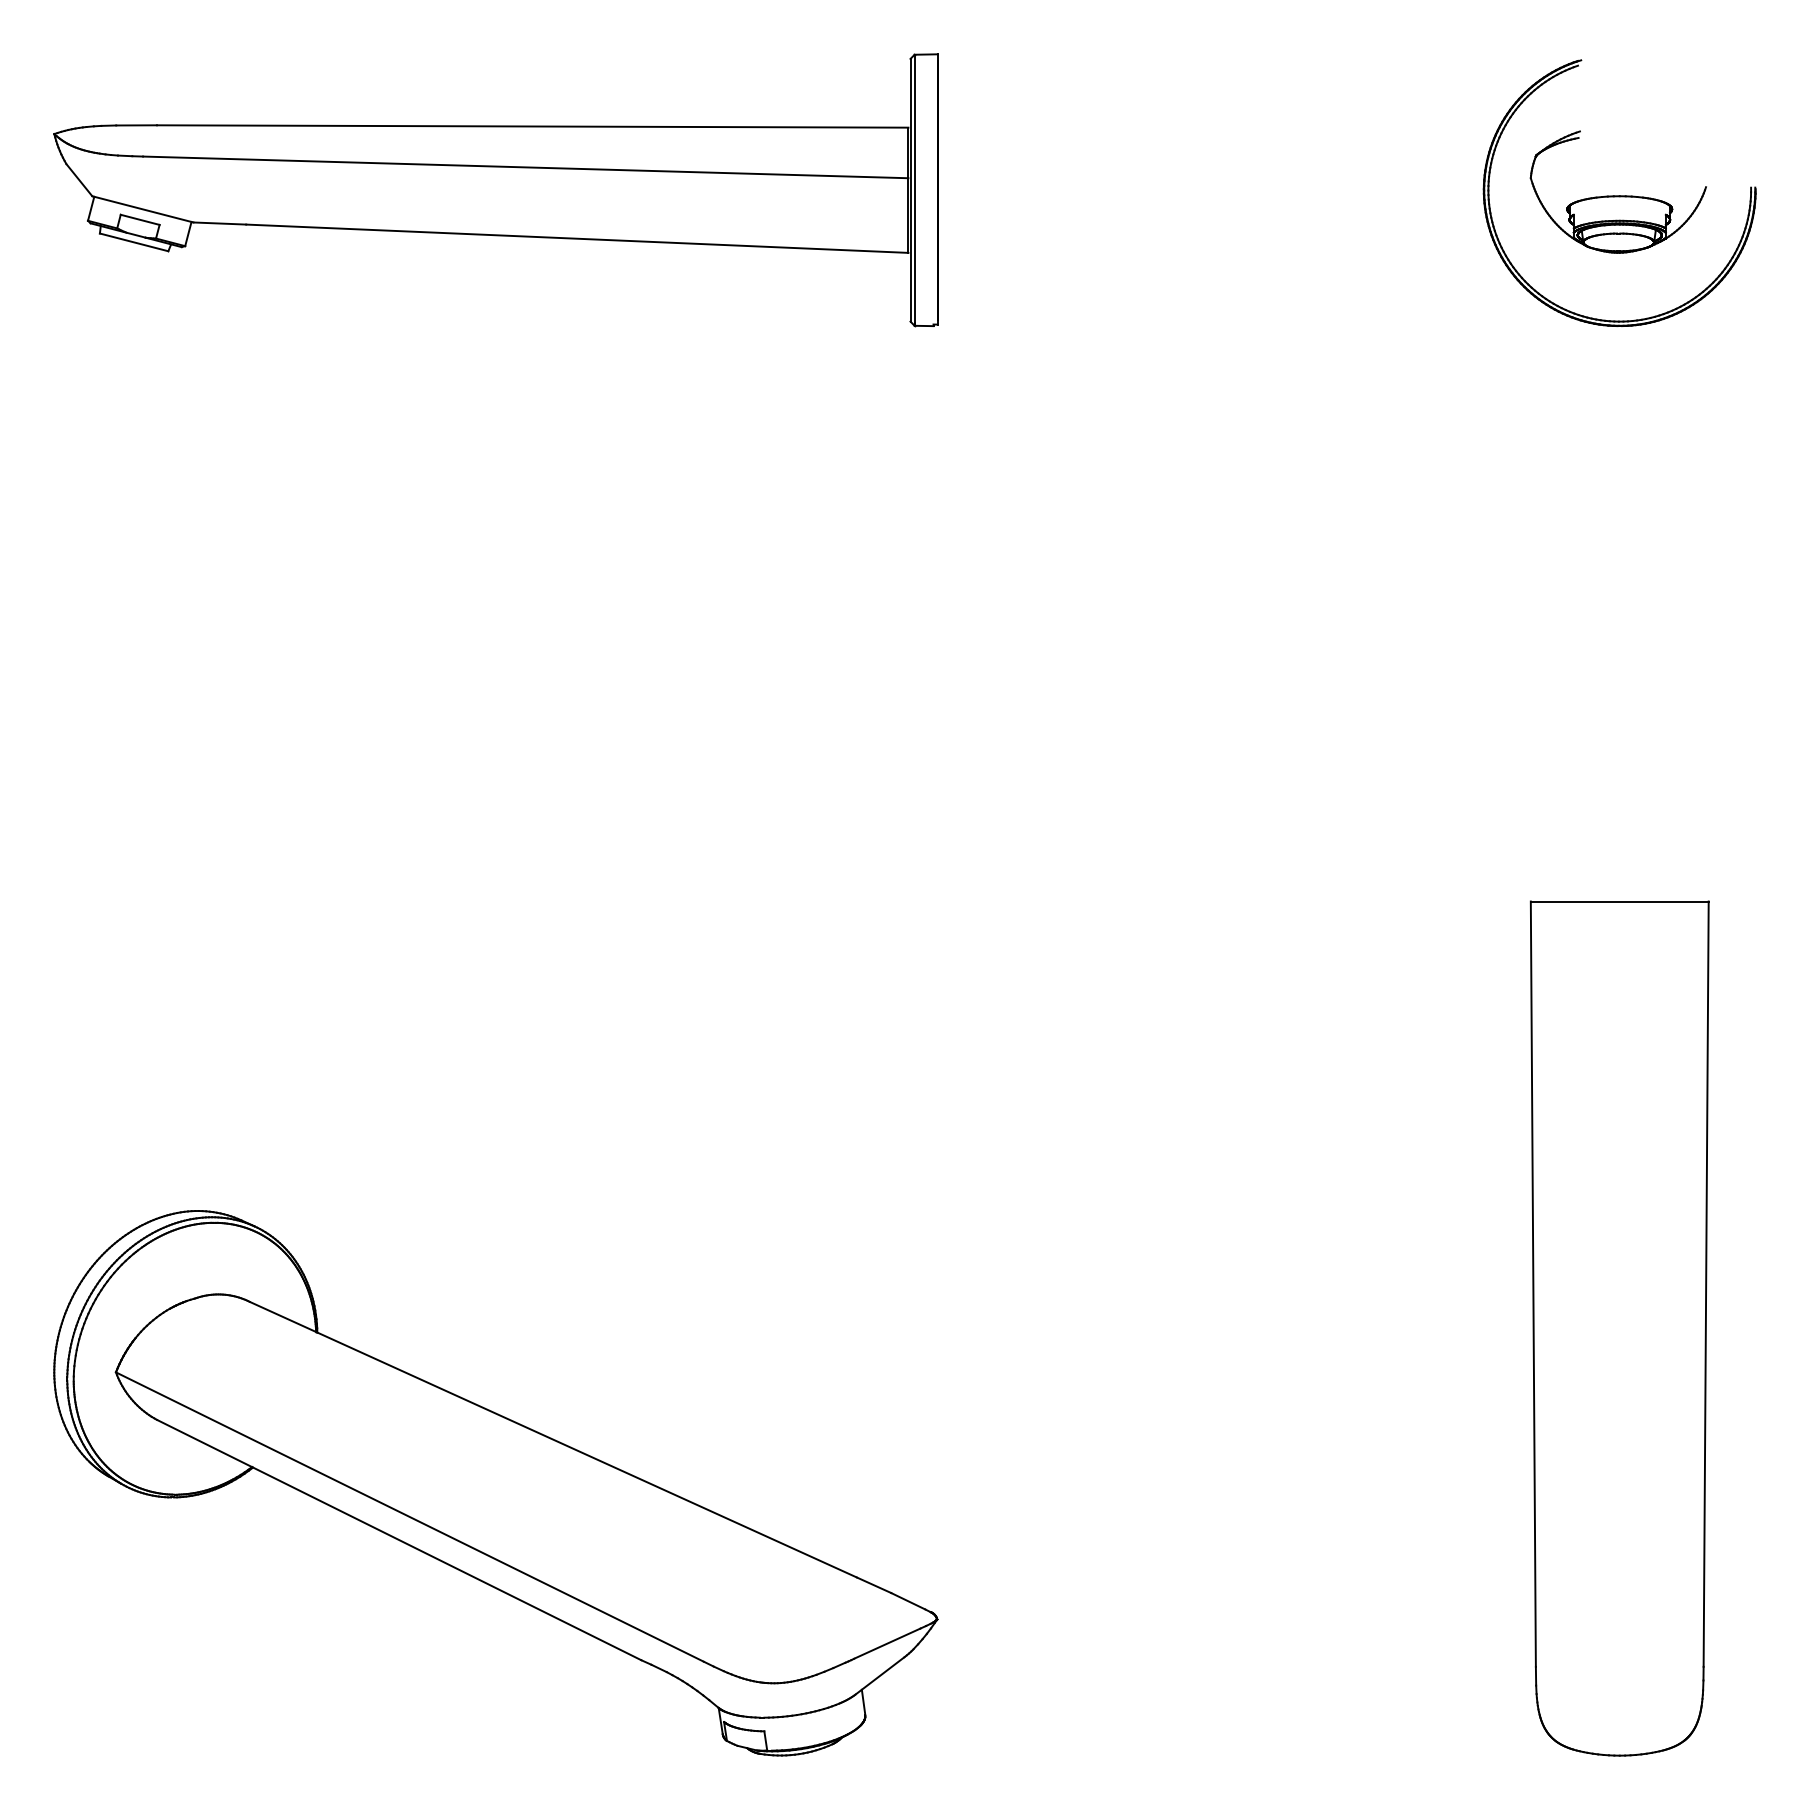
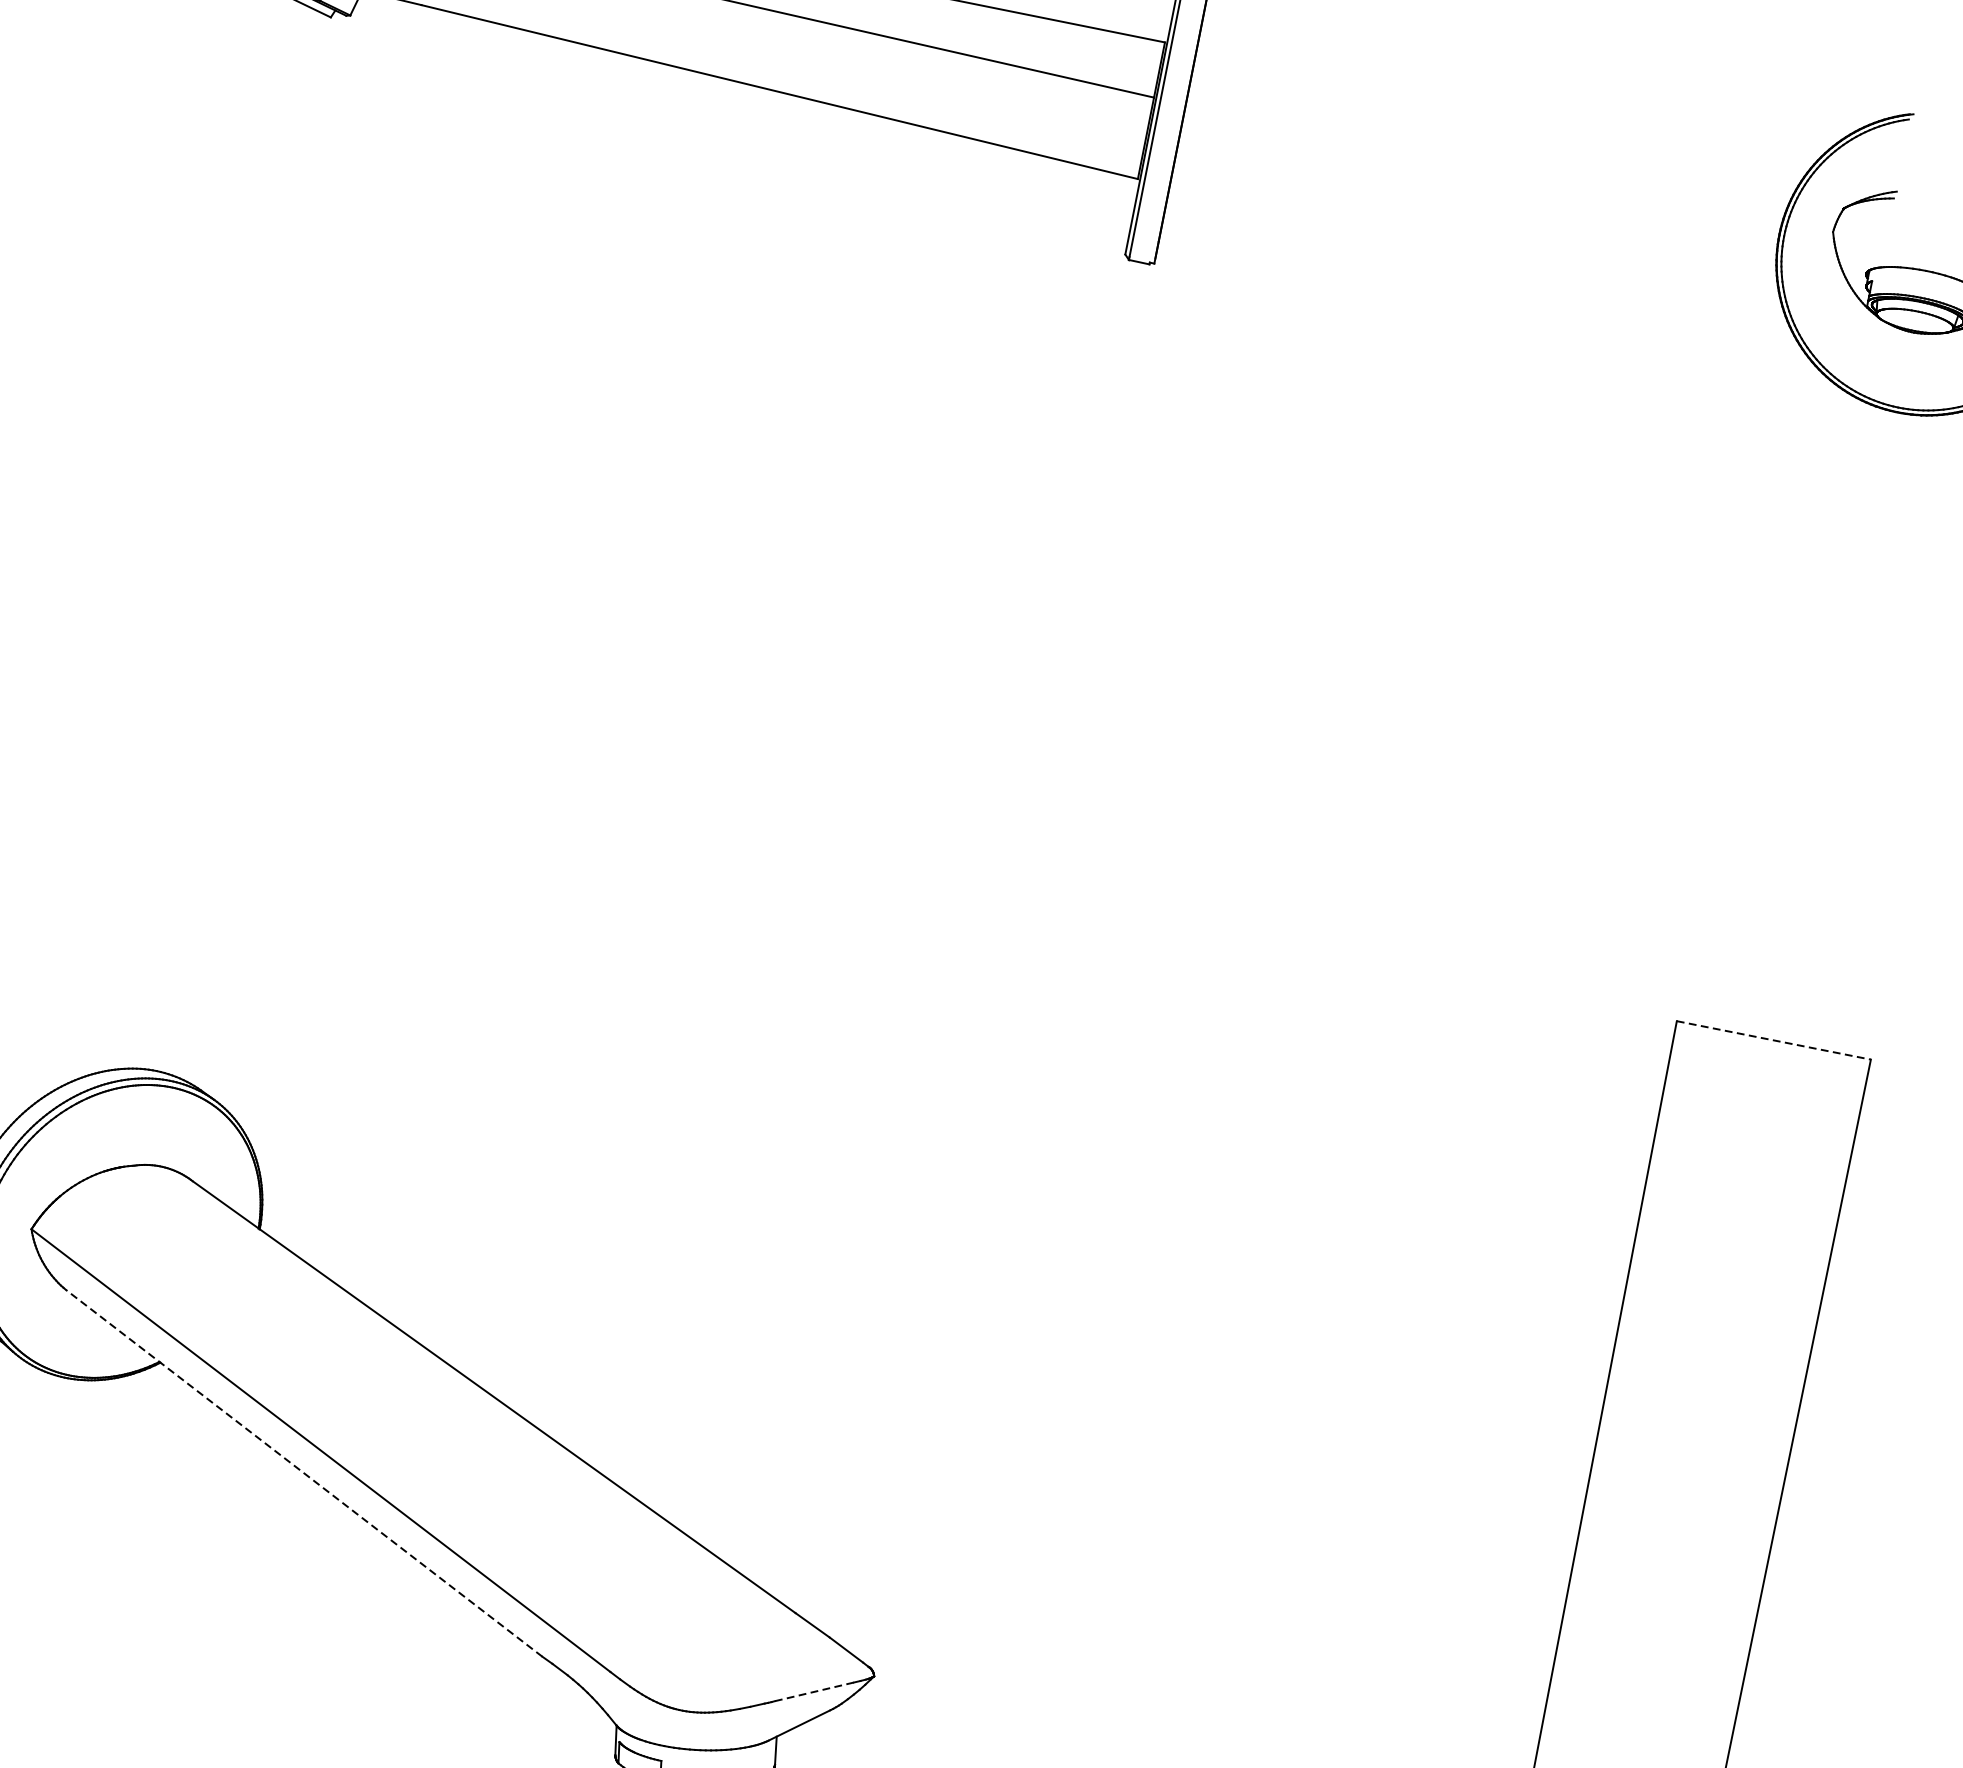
line: (1619, 901) -> (1773, 1040), solid -> dashed
line: (398, 1539) -> (303, 1472), solid -> dashed
line: (886, 1643) -> (813, 1691), solid -> dashed

